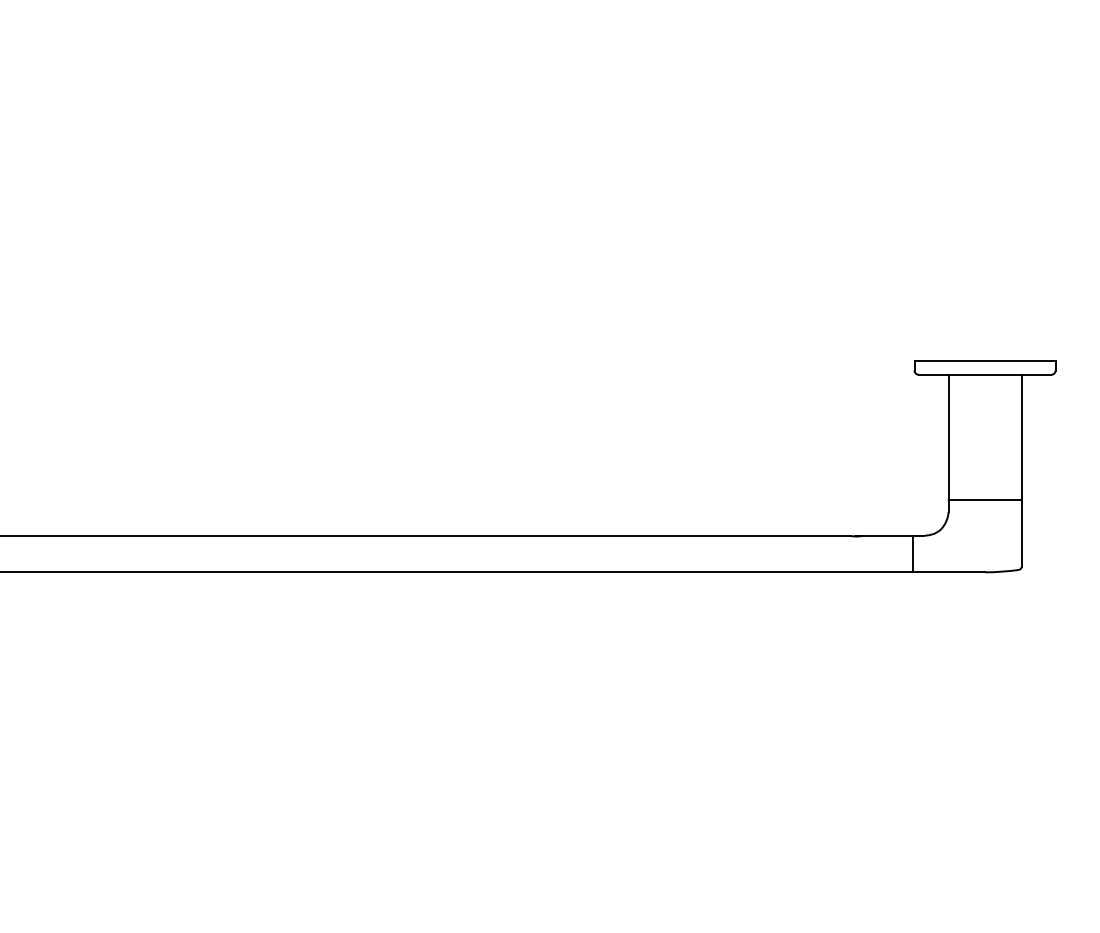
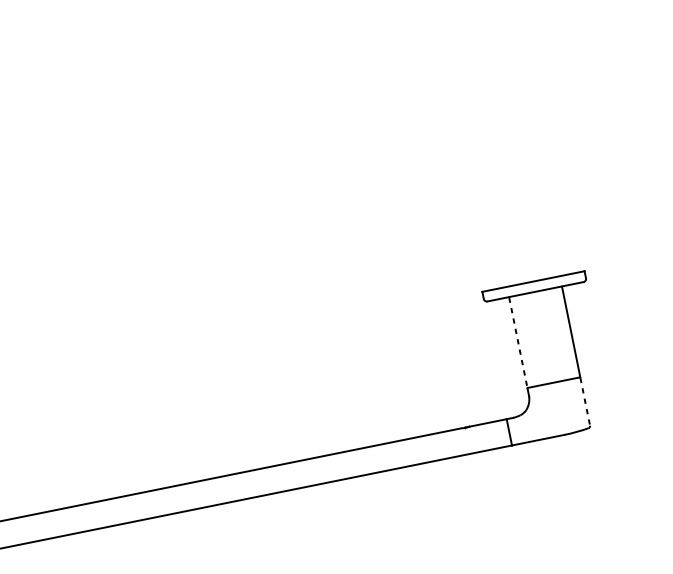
line: (948, 437) -> (518, 342), solid -> dashed
line: (1021, 534) -> (585, 402), solid -> dashed

